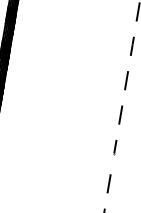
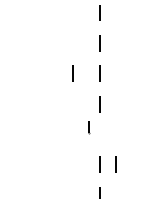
line: (95, 75) -> (72, 73), added
line: (116, 147) -> (89, 127), moved
line: (127, 186) -> (115, 164), added

